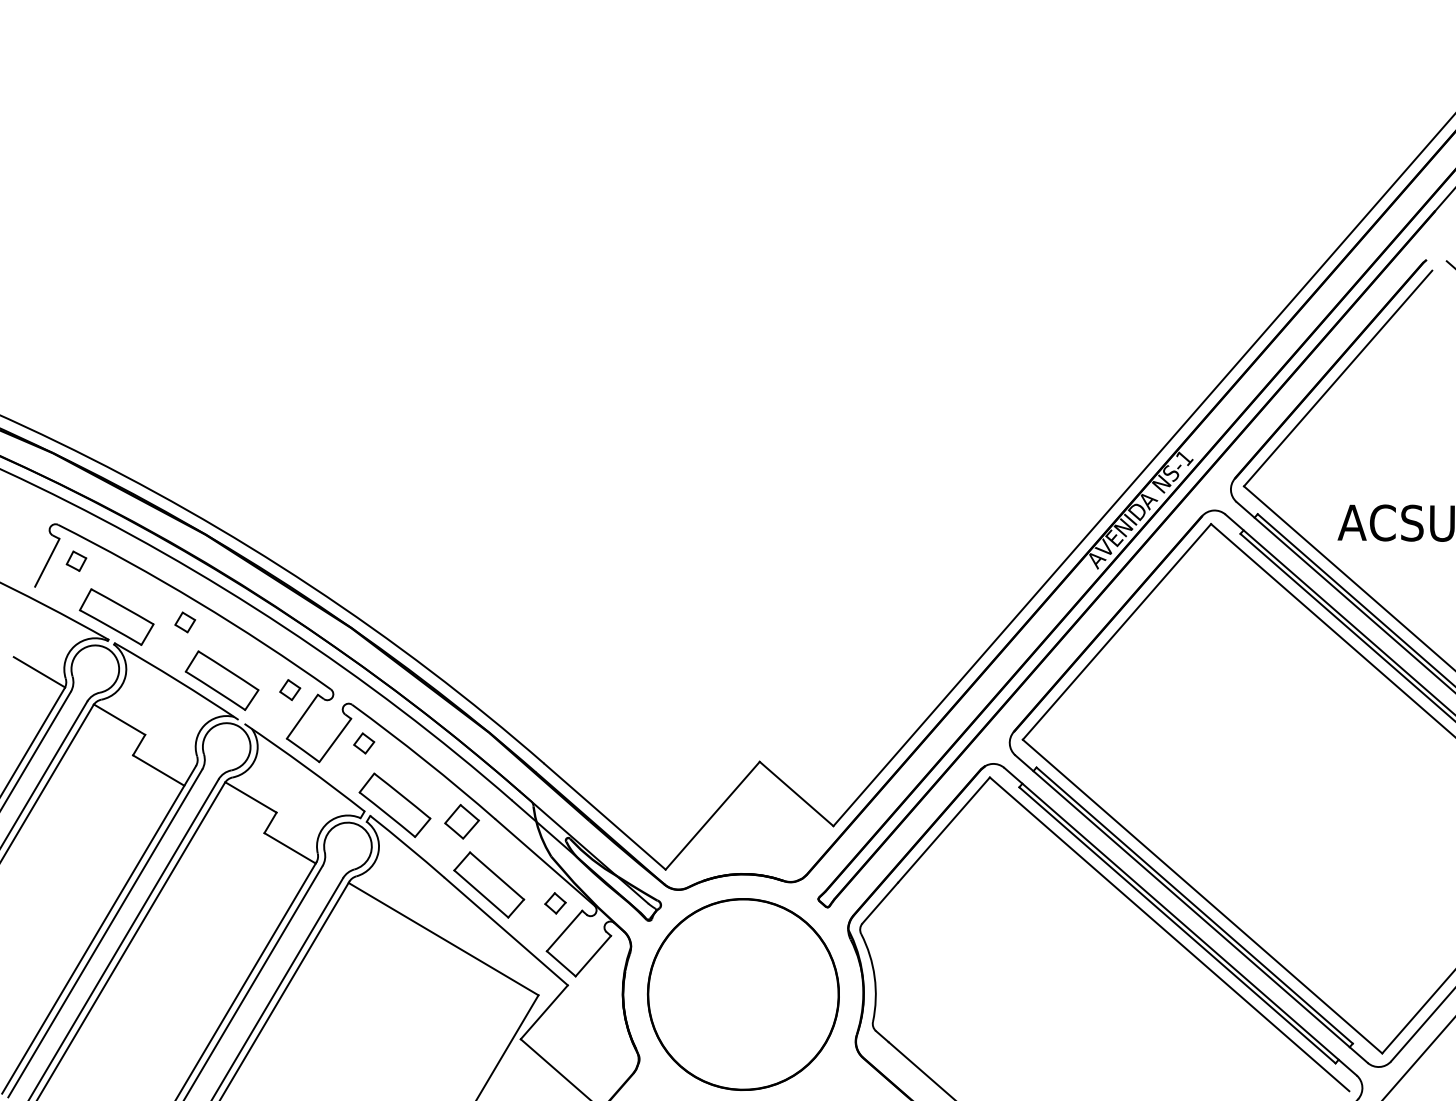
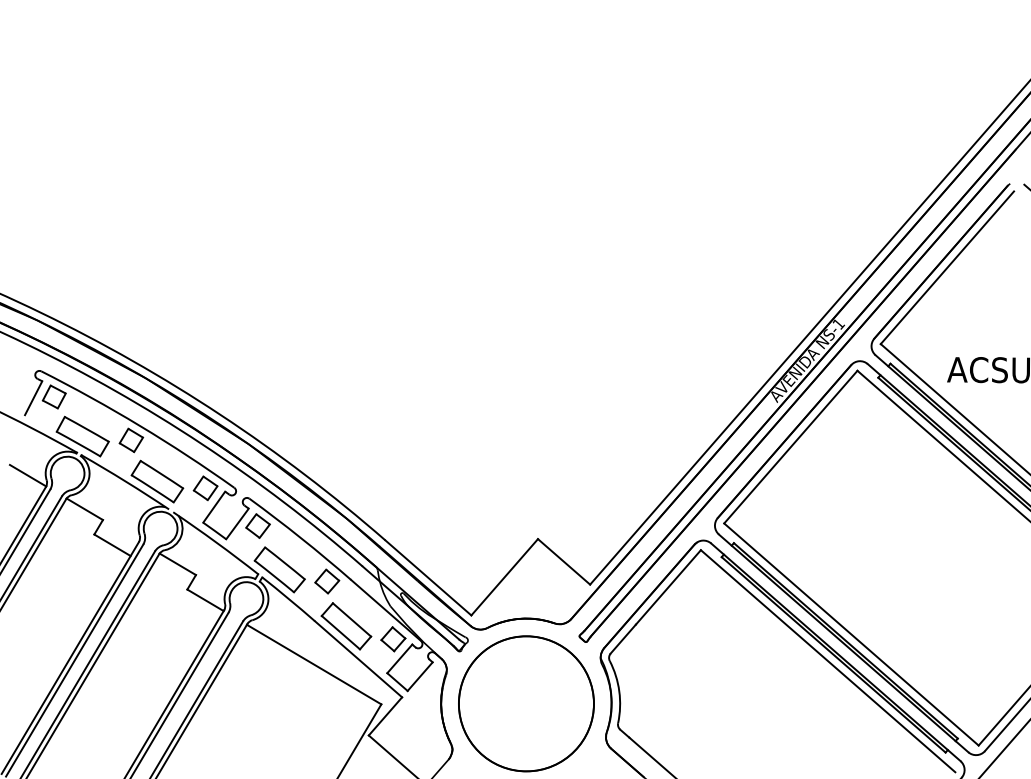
part: (76, 561) -> (54, 397), size x1.67
part: (184, 622) -> (130, 440), size x1.67
part: (289, 689) -> (205, 487), size x1.67
part: (363, 743) -> (257, 526), size x1.67
part: (555, 903) -> (393, 639), size x1.67

